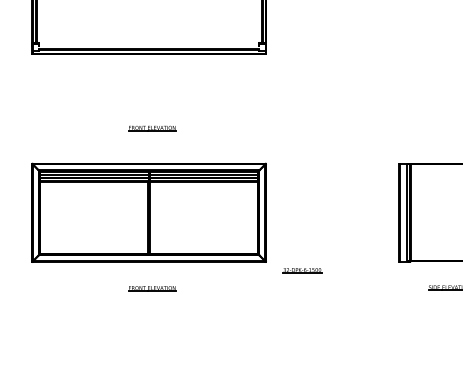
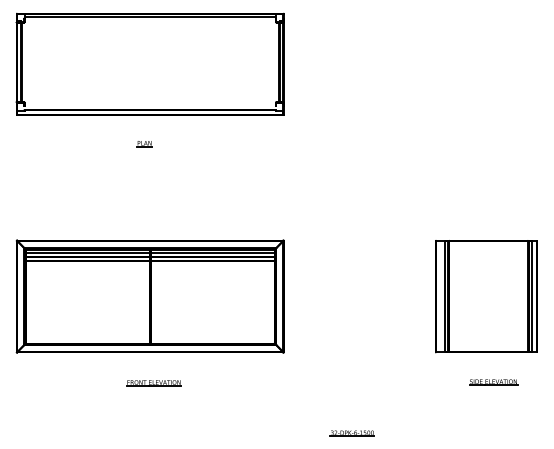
part: (144, 79) -> (144, 144), added
part: (151, 128) -> (153, 200), removed
part: (301, 270) -> (351, 433), moved

